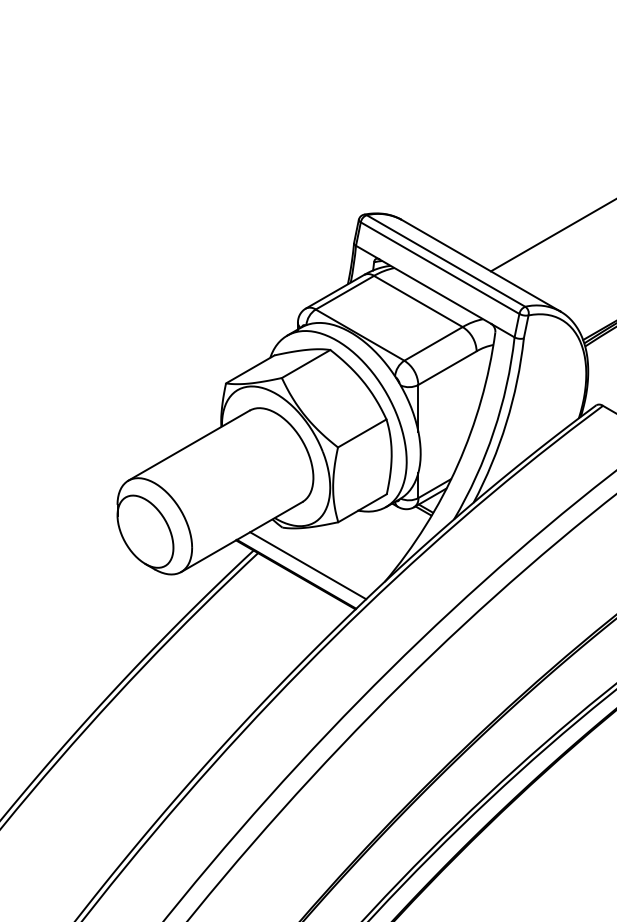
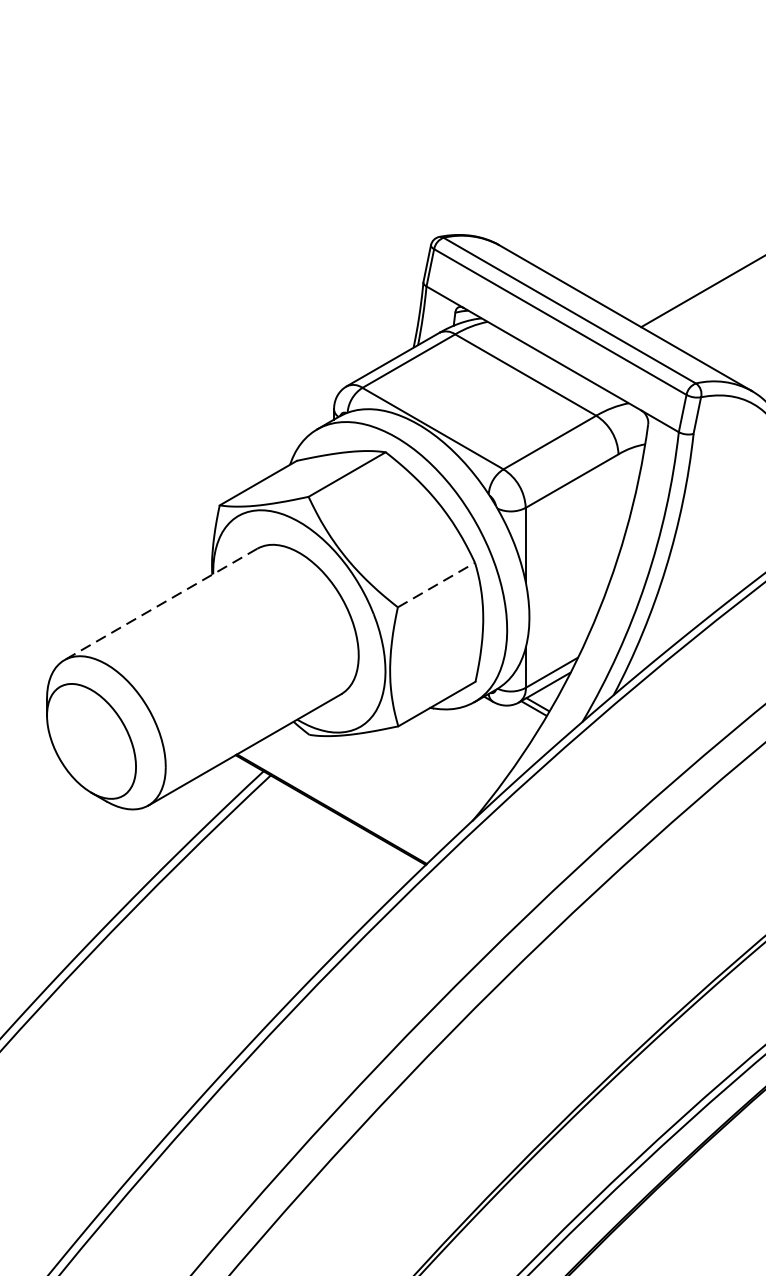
line: (362, 433) -> (436, 585), solid -> dashed
line: (188, 445) -> (159, 604), solid -> dashed
line: (308, 565) -> (350, 795), removed

